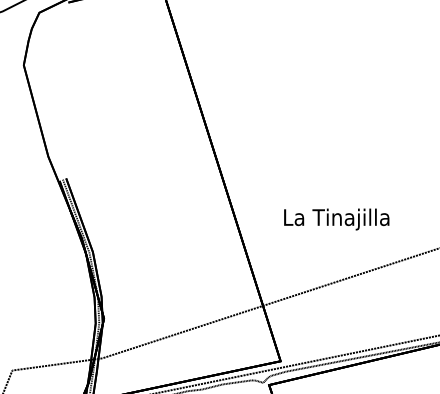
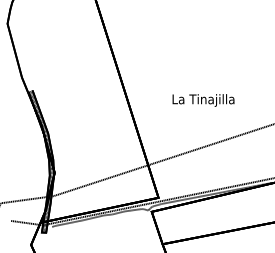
text: (336, 219) -> (203, 100), moved

